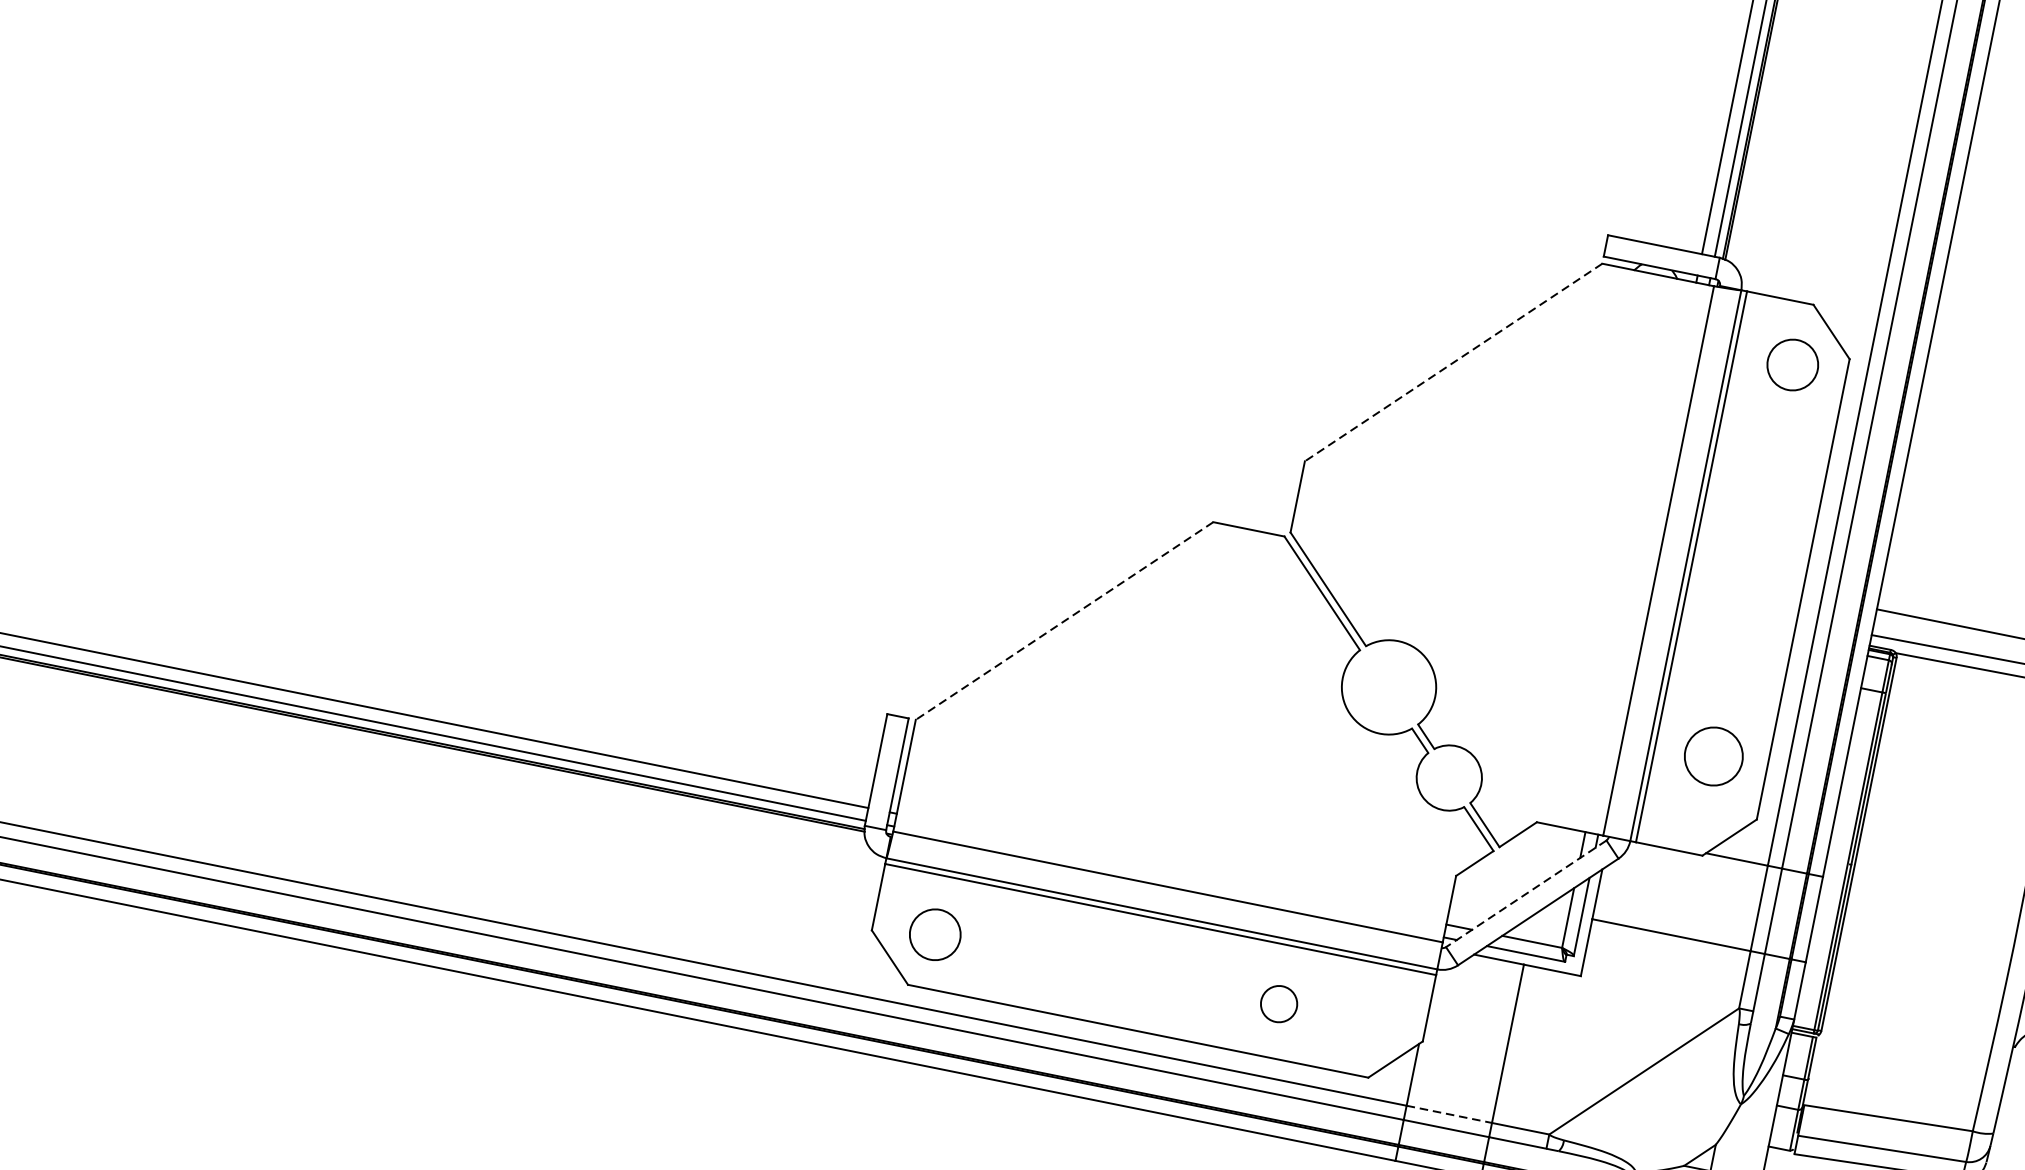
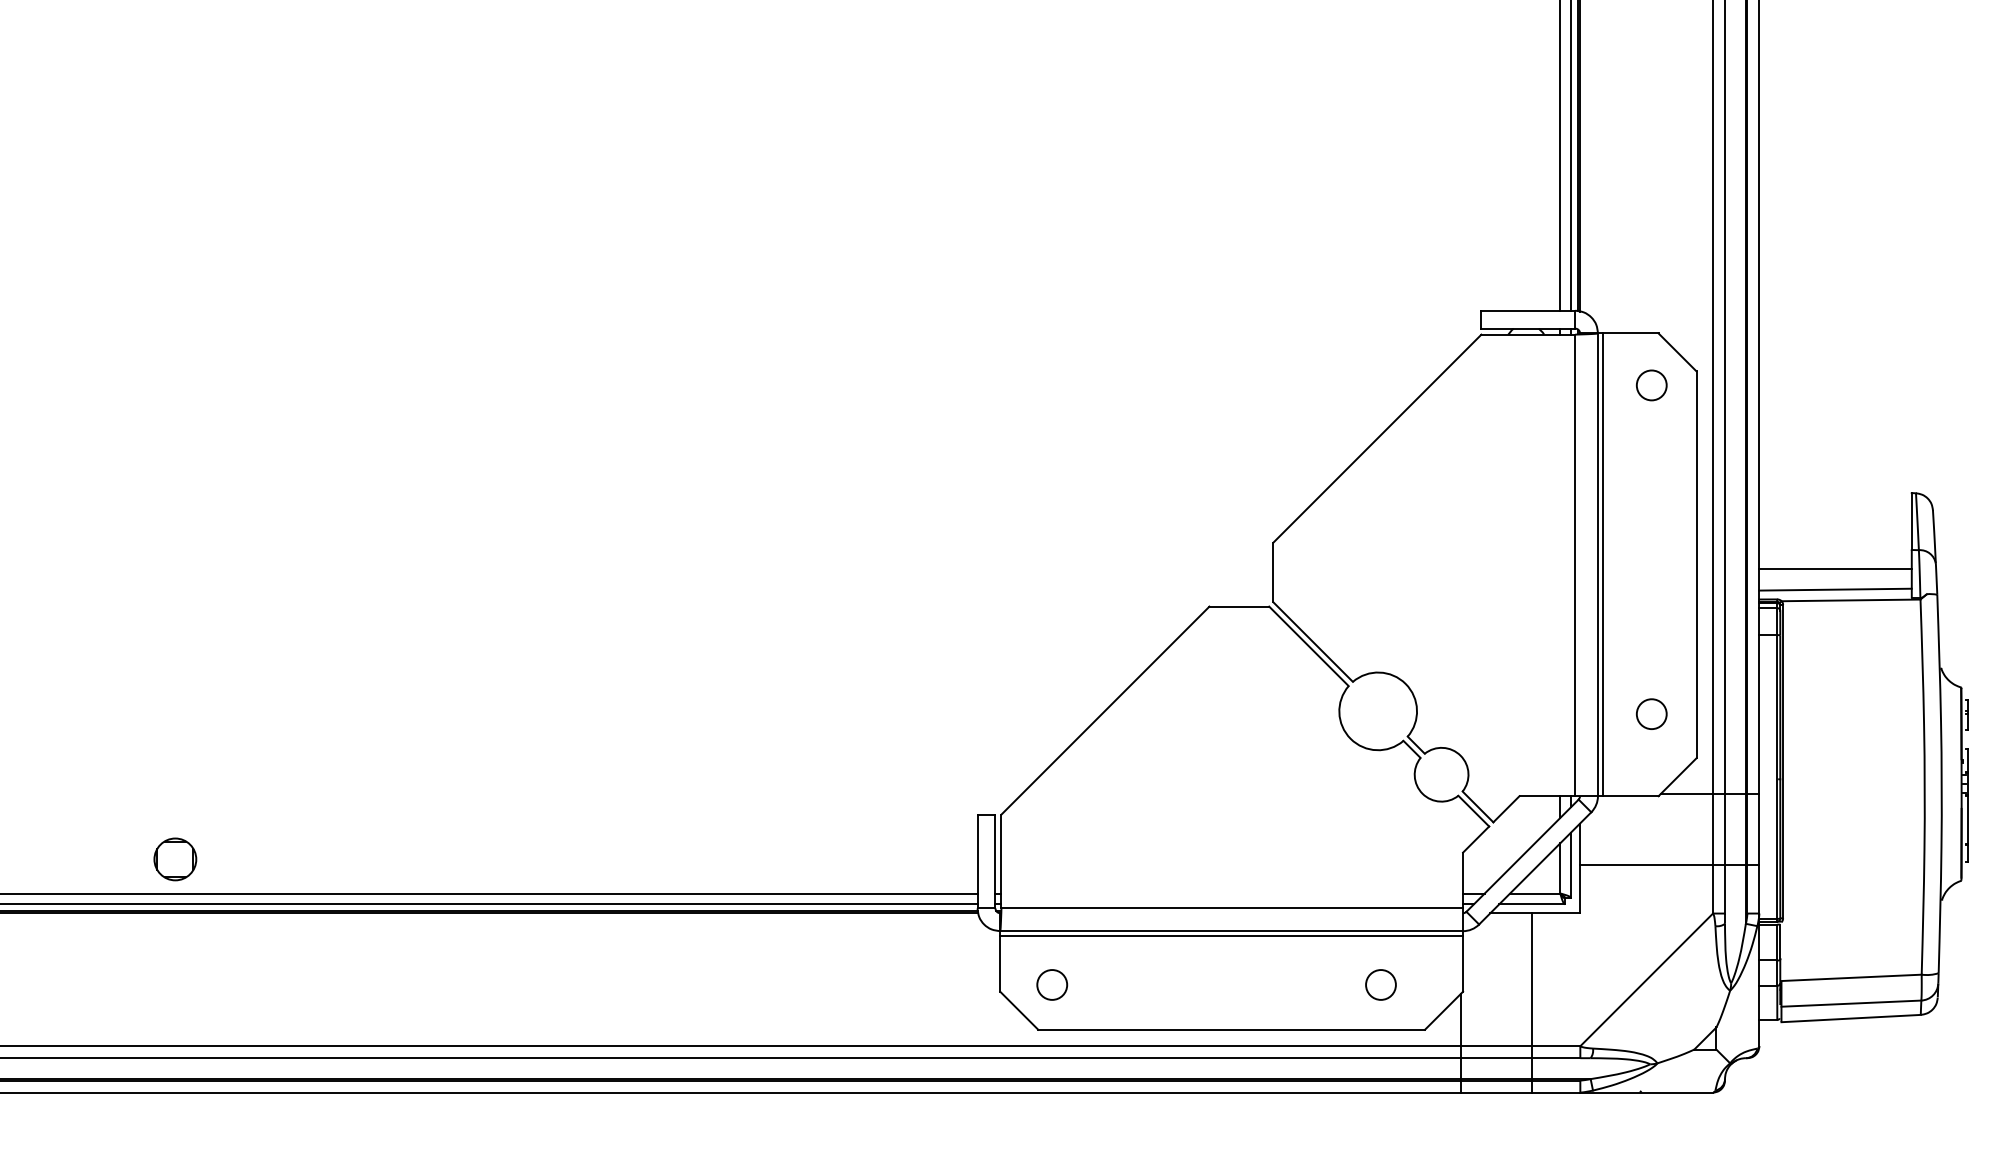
line: (1453, 362) -> (1377, 438), dashed -> solid
circle: (1792, 365) -> (1651, 385), size x0.71
line: (1064, 620) -> (1105, 710), dashed -> solid
circle: (1713, 755) -> (1651, 713), size x0.62
line: (1525, 894) -> (1522, 856), dashed -> solid
circle: (935, 934) -> (1052, 984), size x0.71
circle: (1278, 1003) -> (1380, 984), moved
line: (1449, 1114) -> (1496, 1046), dashed -> solid

